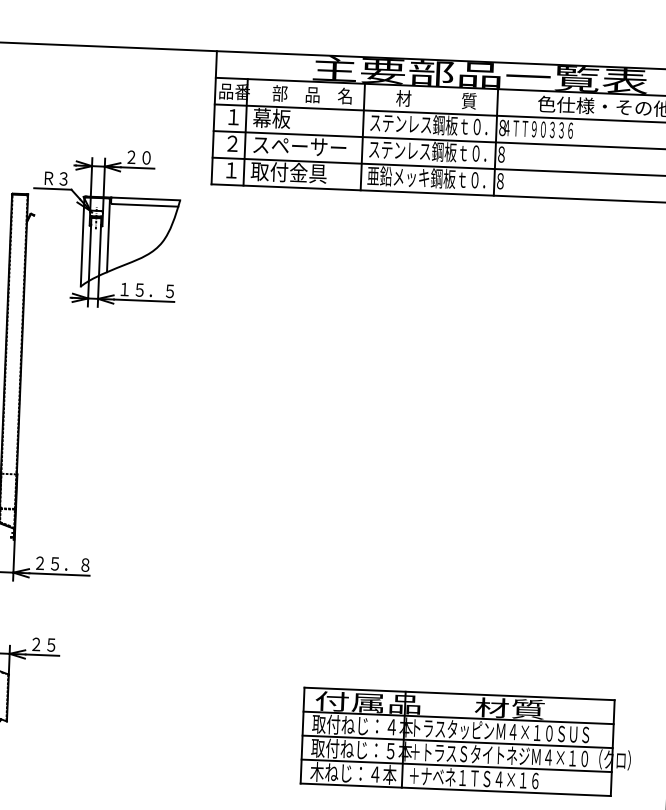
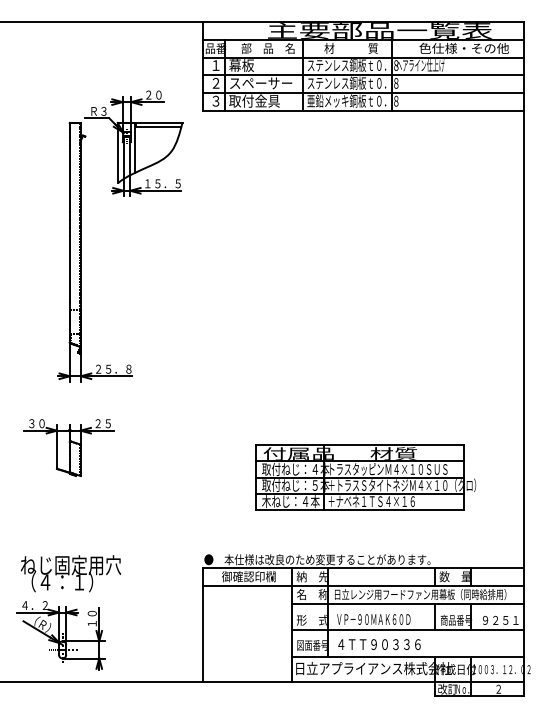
text: (538, 129) -> (420, 65), ４ＴＴ９０３３６ -> ヘアライン仕上げ
text: (230, 169) -> (215, 100), １ -> ３
part: (466, 742) -> (365, 477), moved

